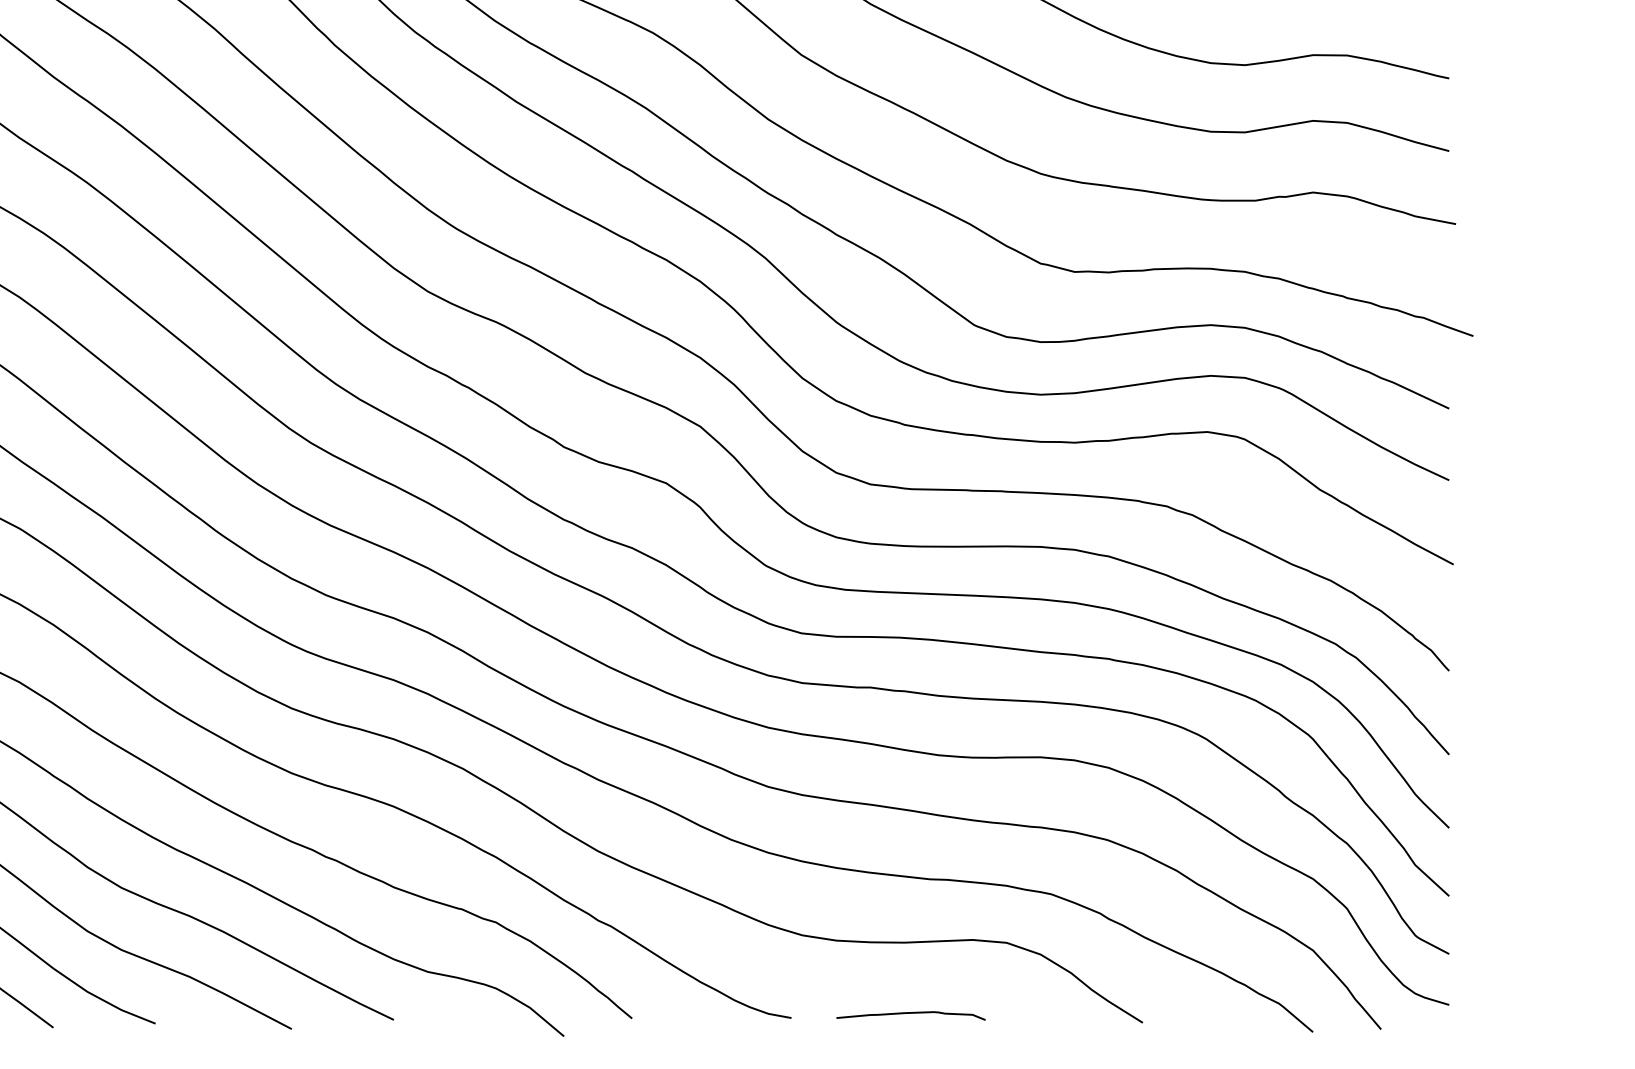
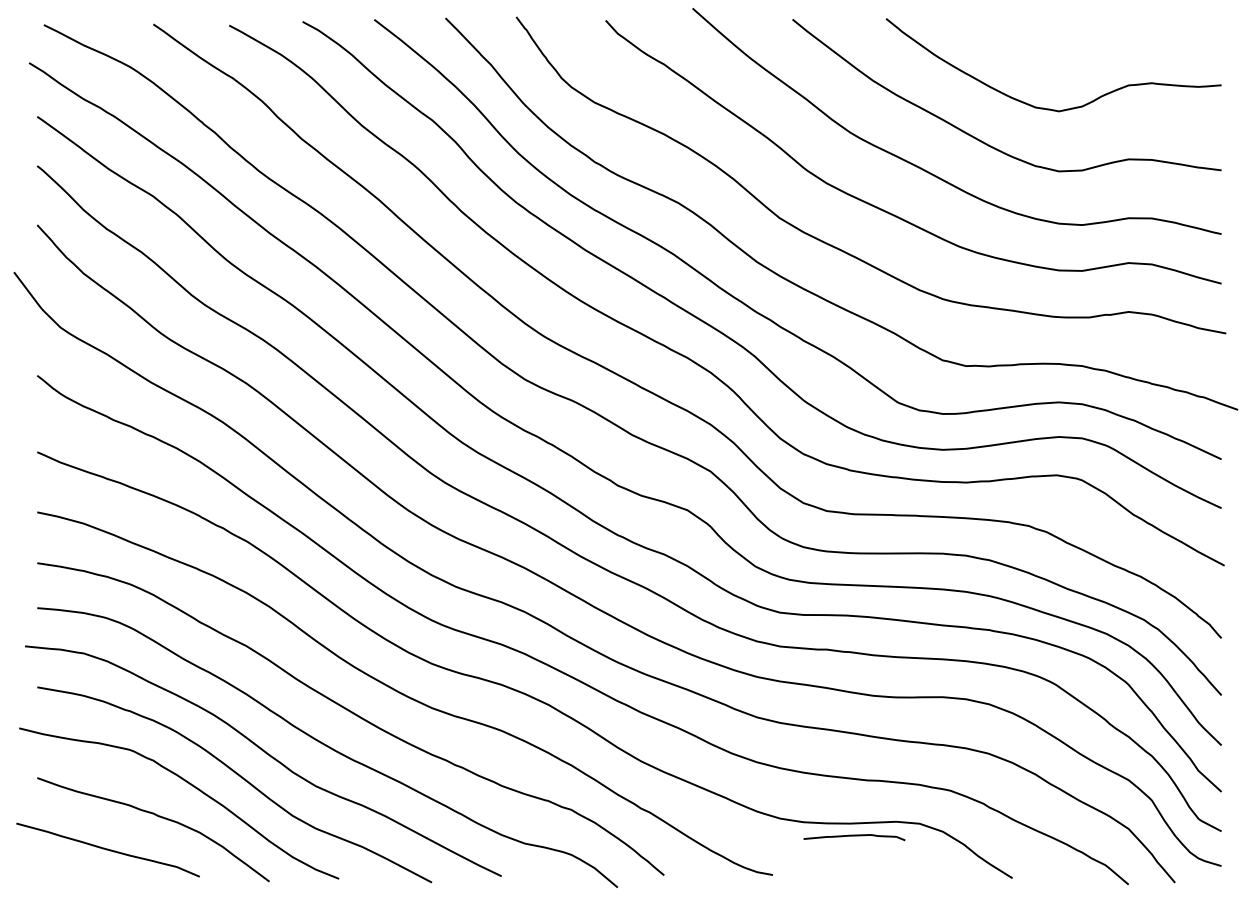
curve: (911, 1014) -> (854, 836), moved

